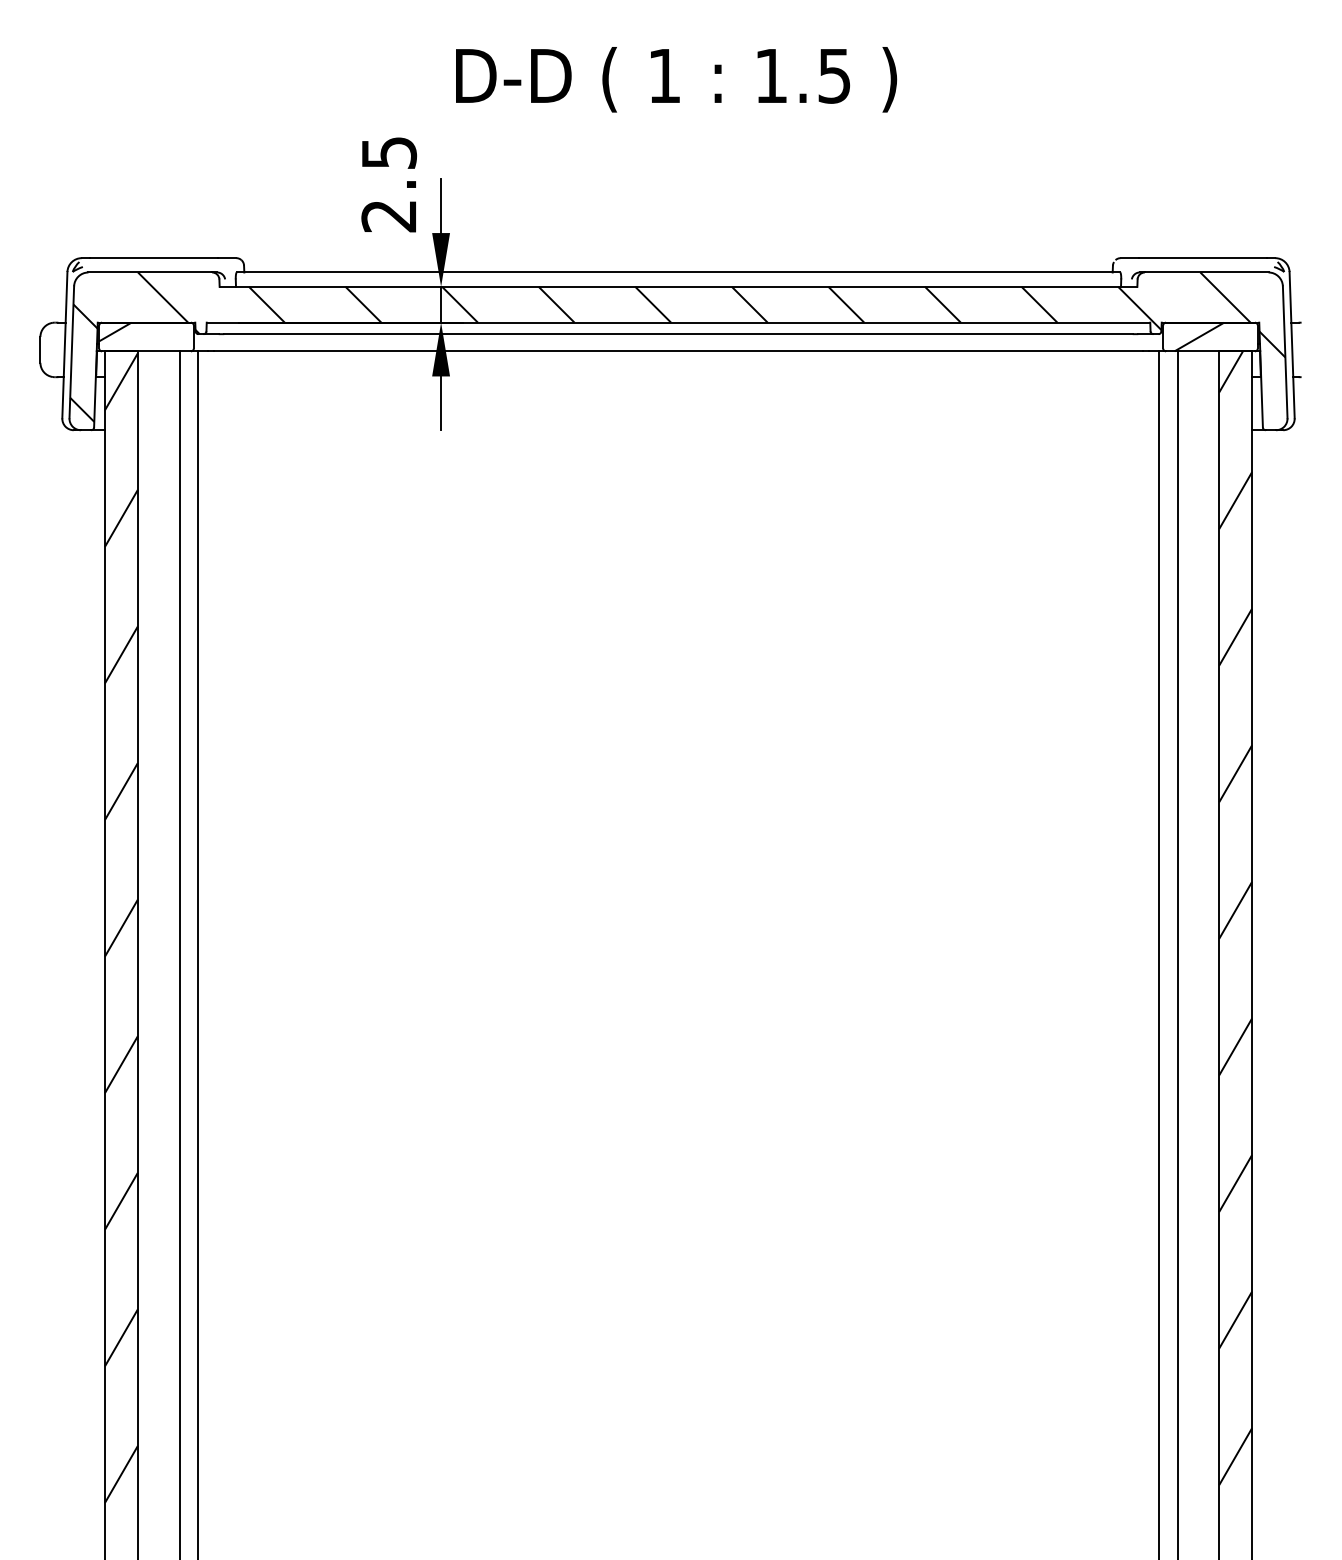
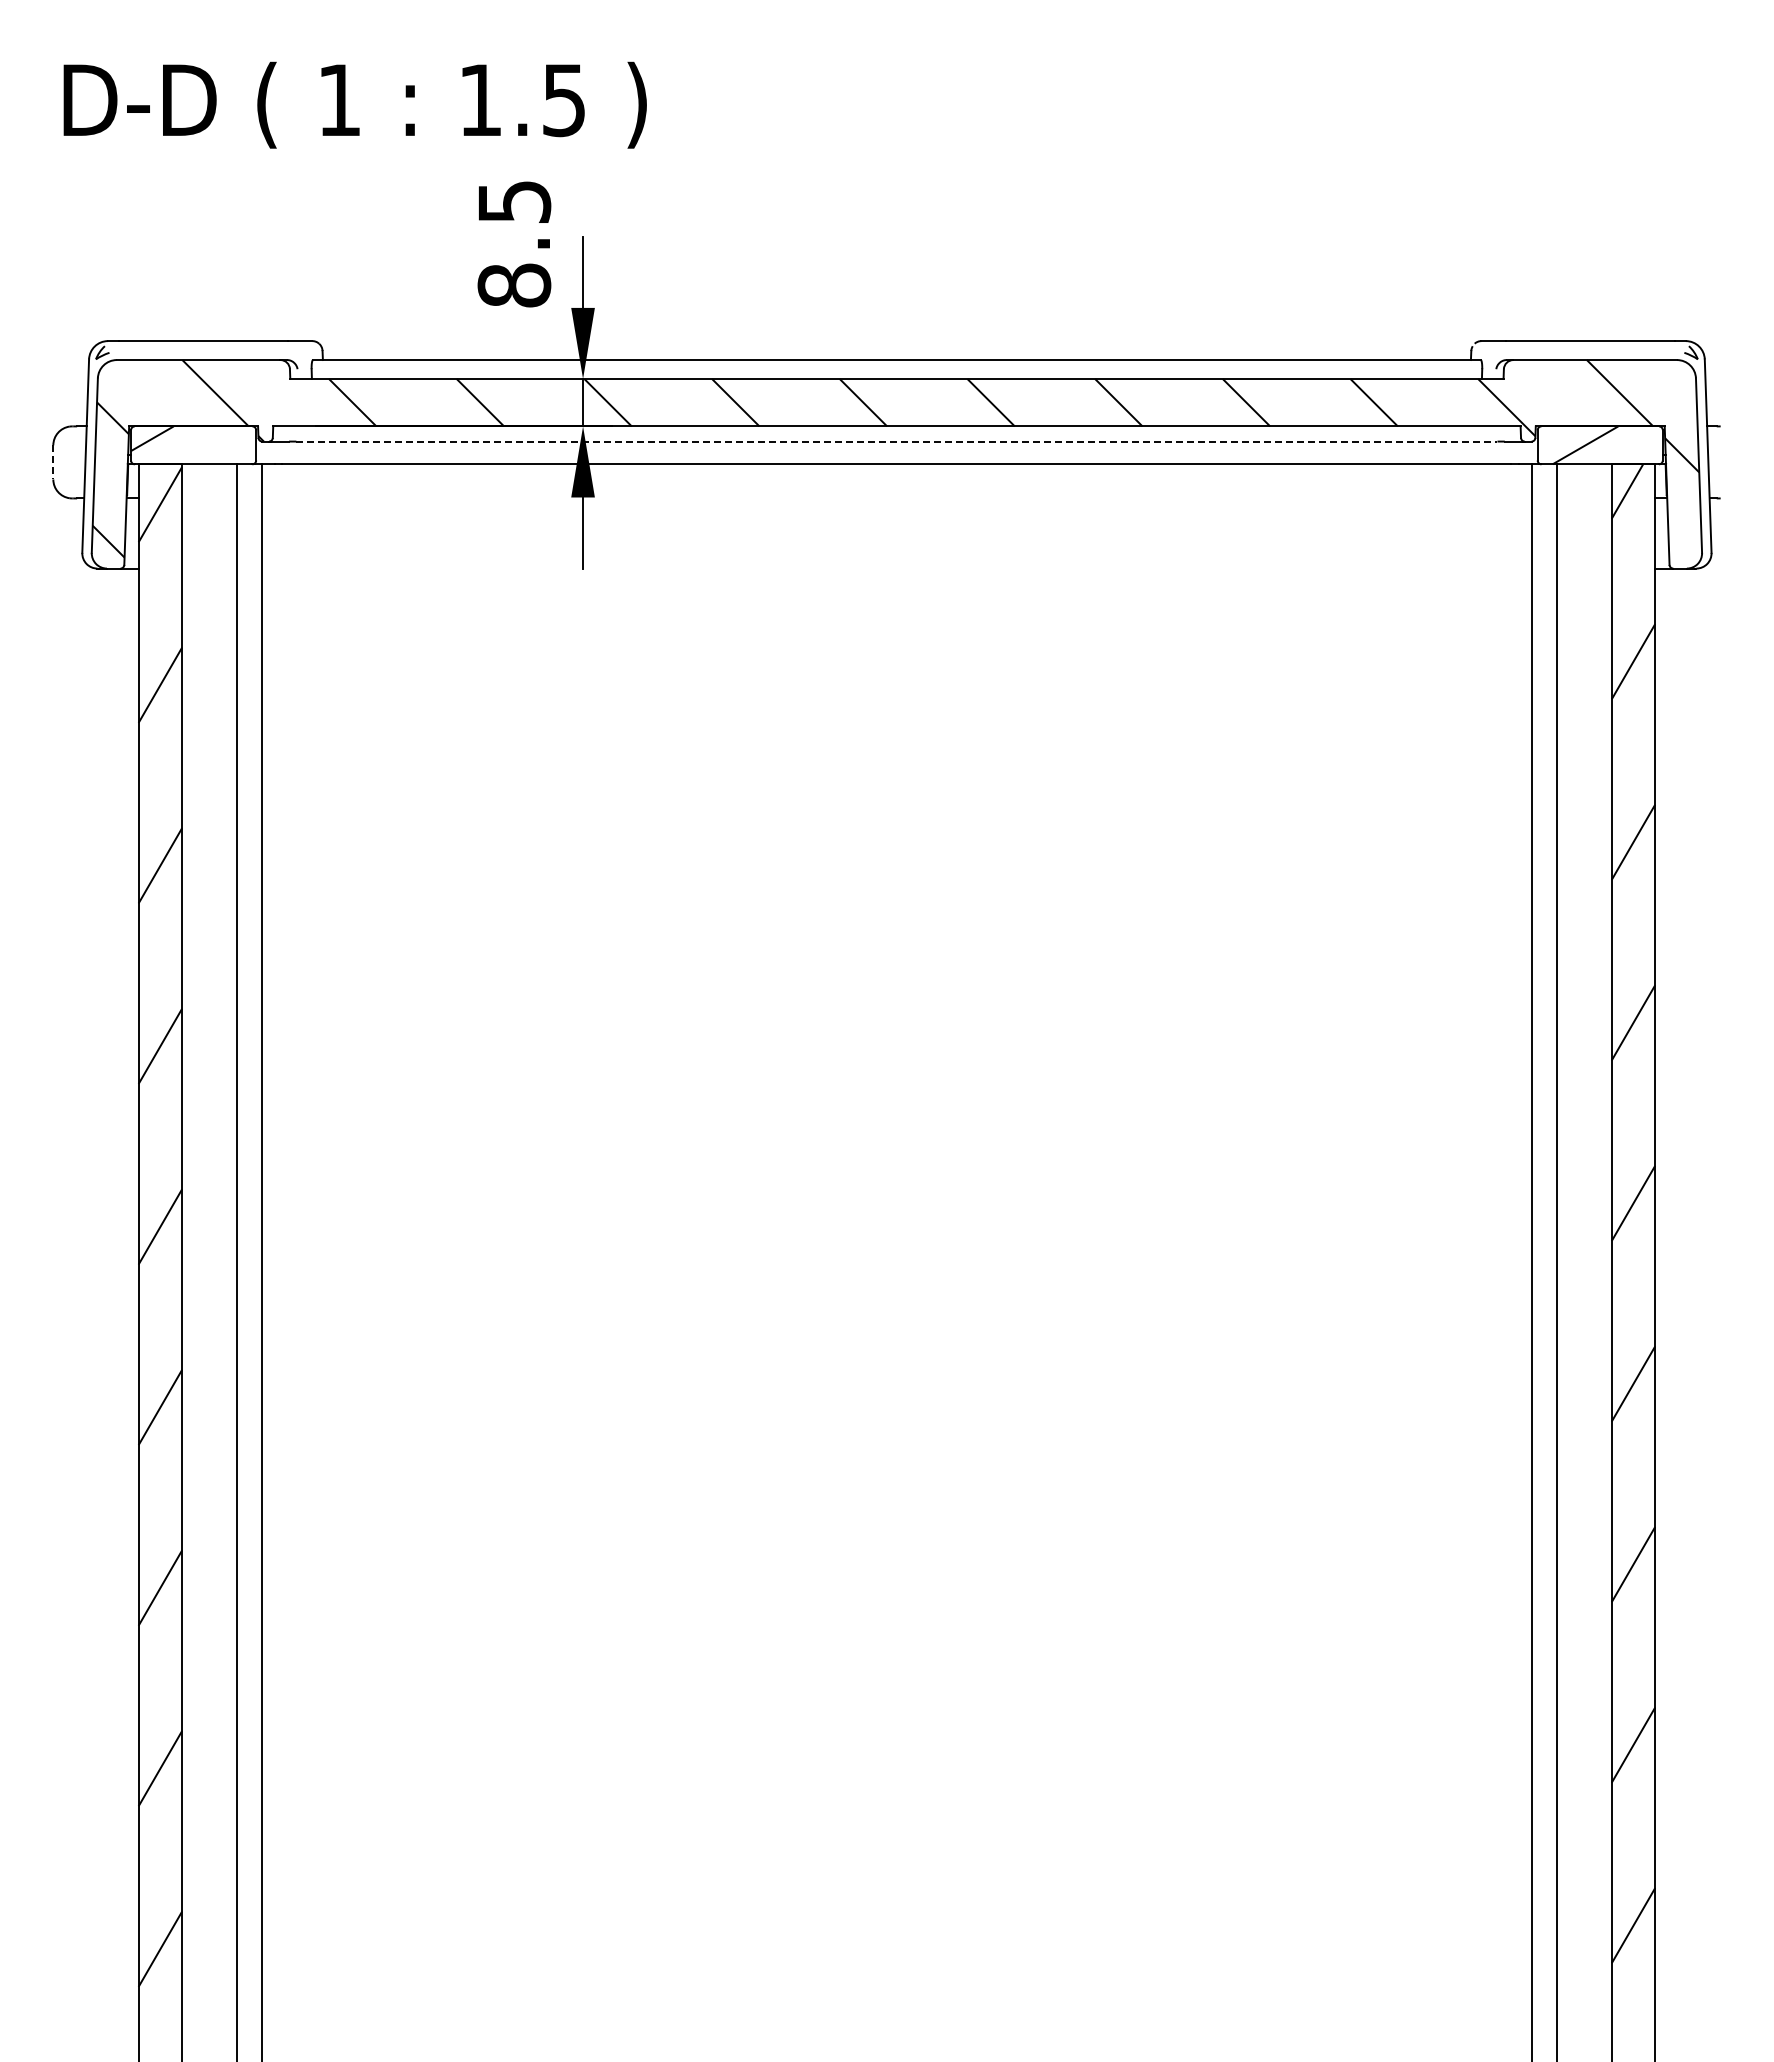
text: (675, 79) -> (354, 104), moved
text: (389, 216) -> (514, 285), 2.5 -> 8.5
line: (678, 334) -> (896, 441), solid -> dashed
line: (40, 349) -> (53, 462), solid -> dashed

